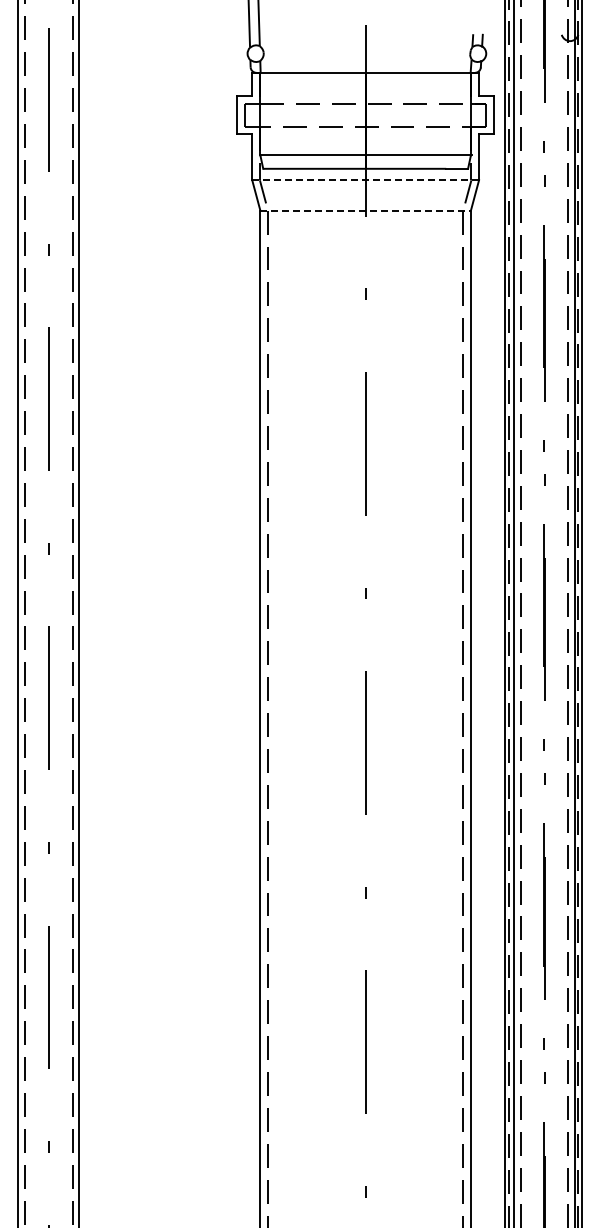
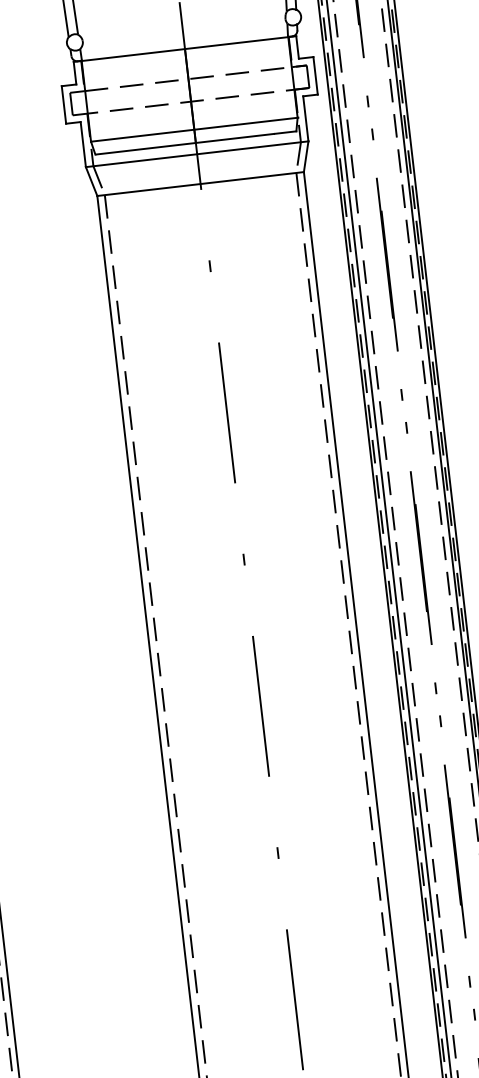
line: (366, 180) -> (198, 154), dashed -> solid
line: (366, 210) -> (201, 183), dashed -> solid

